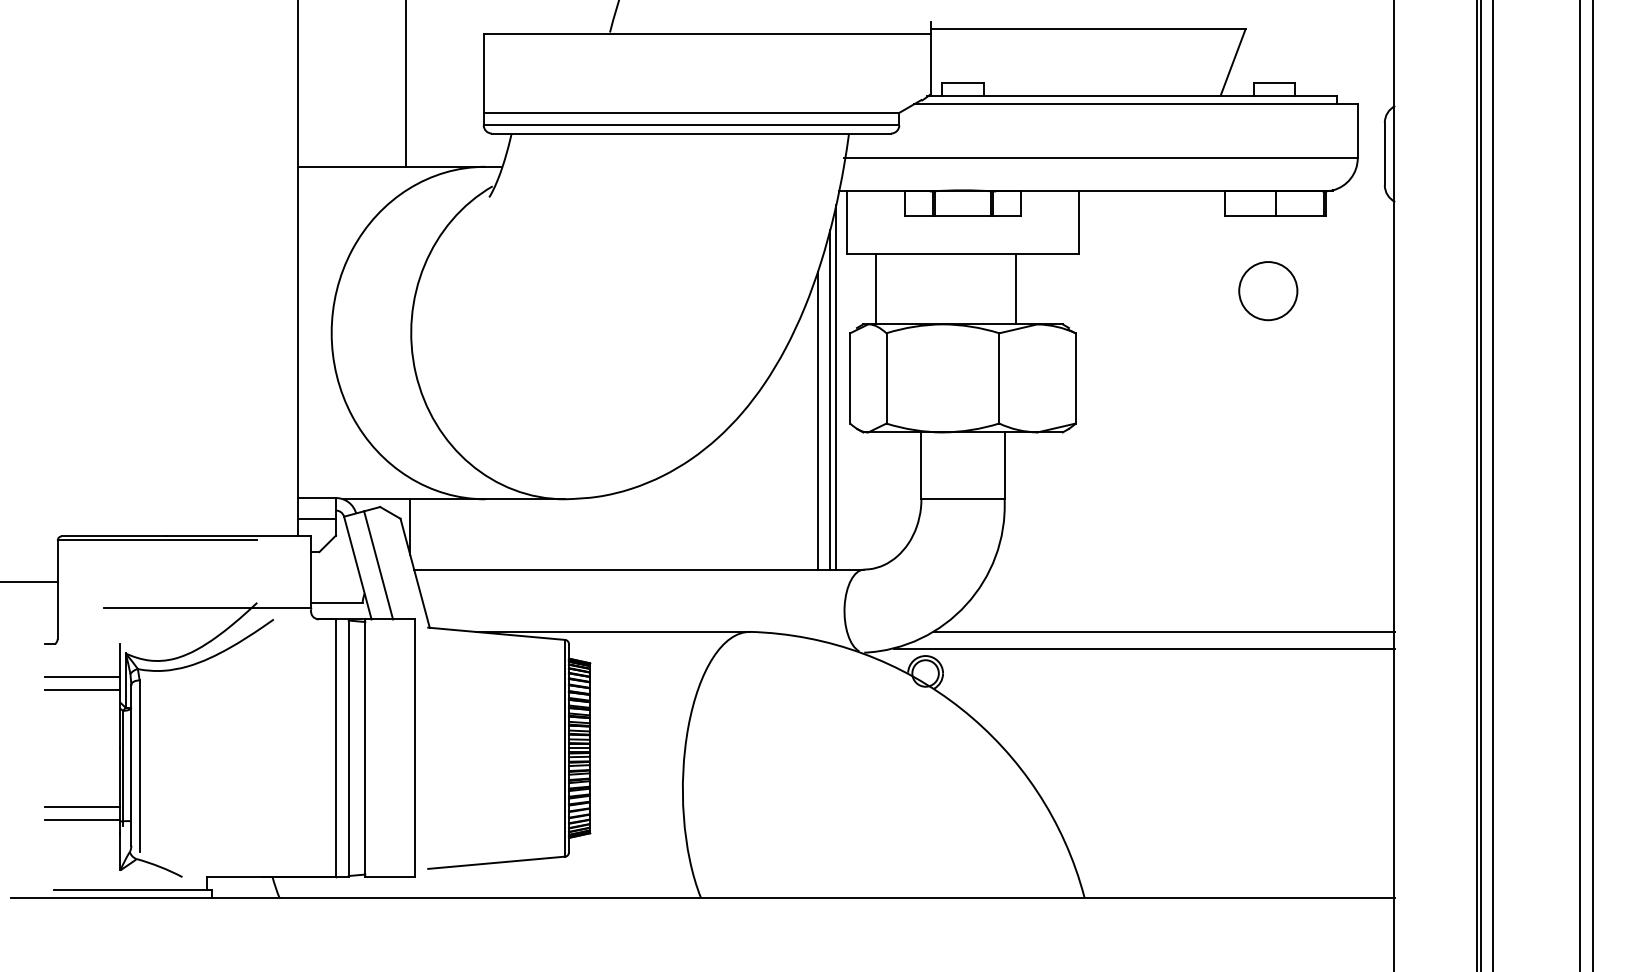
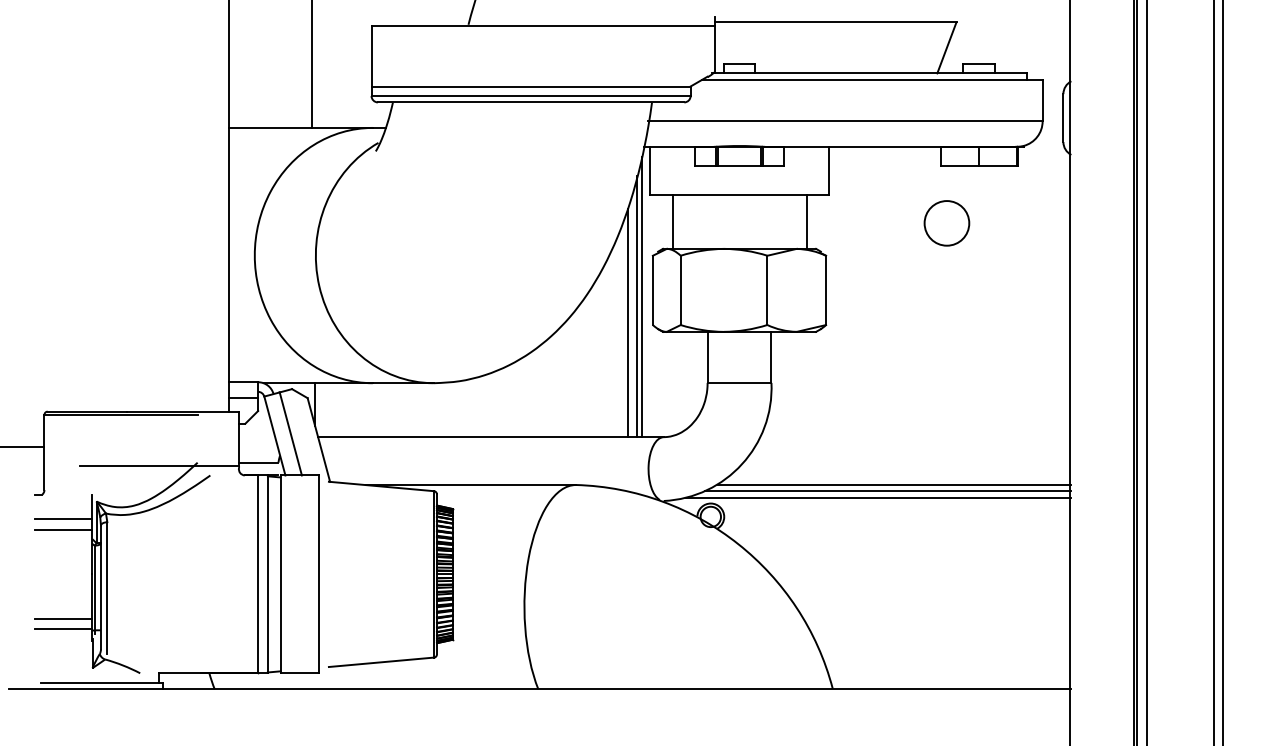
line: (1016, 288) -> (806, 221), moved
circle: (1267, 291) -> (946, 223), moved
line: (1157, 640) -> (888, 491), added

